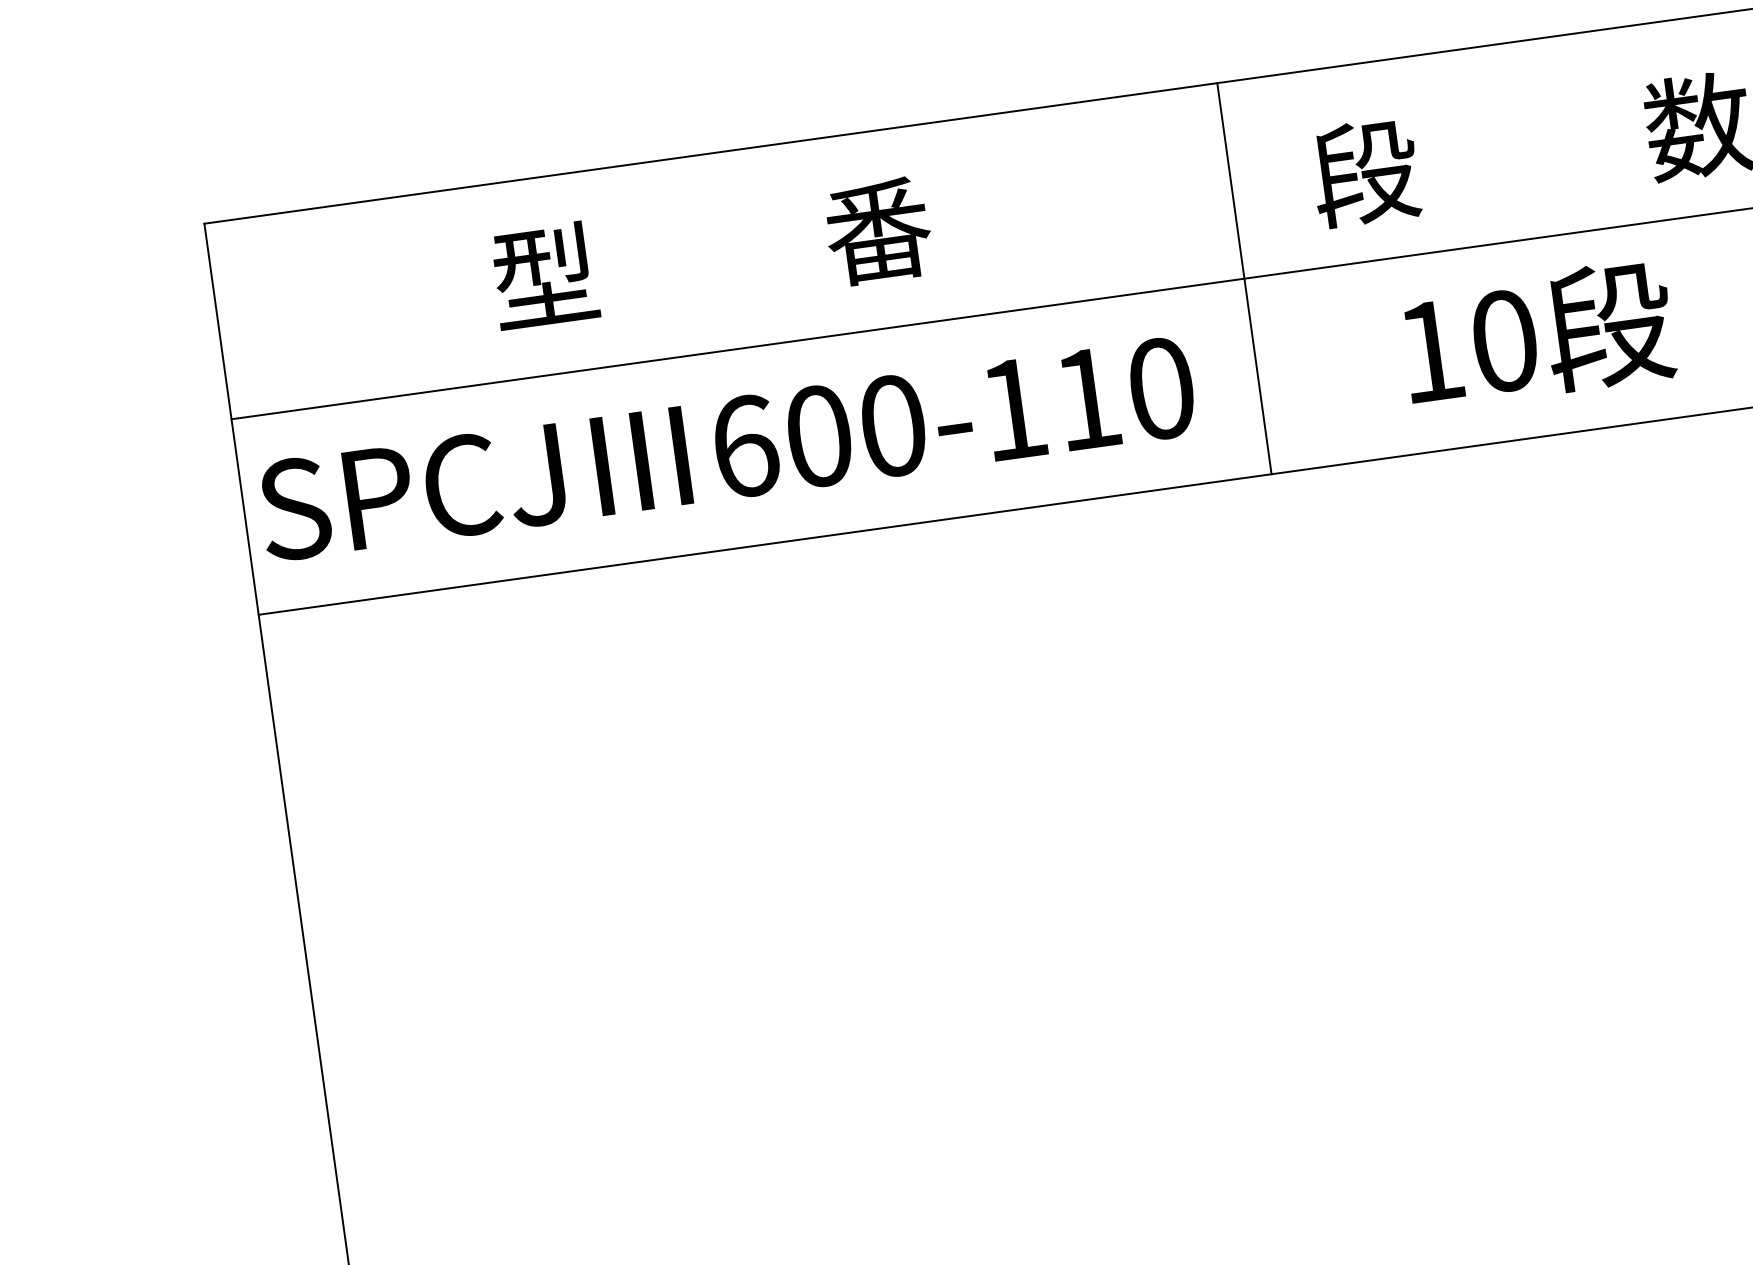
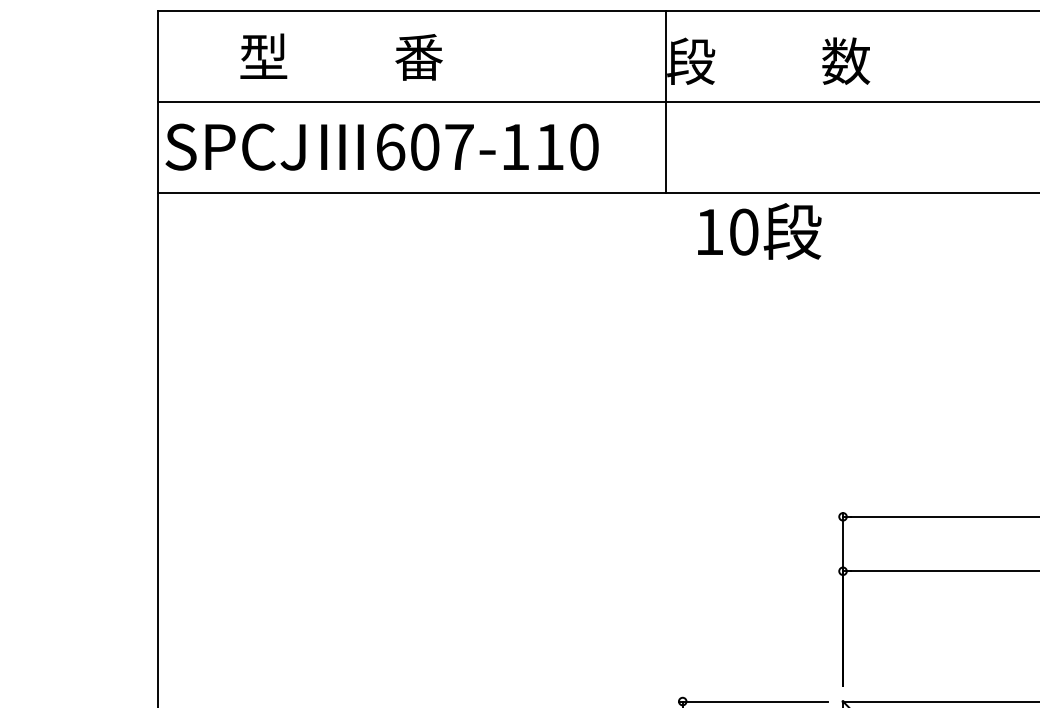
text: (711, 252) -> (341, 56), moved
line: (1245, 279) -> (666, 102), moved
text: (1537, 335) -> (759, 231), moved
text: (893, 424) -> (459, 146), 600-110 -> 607-110

